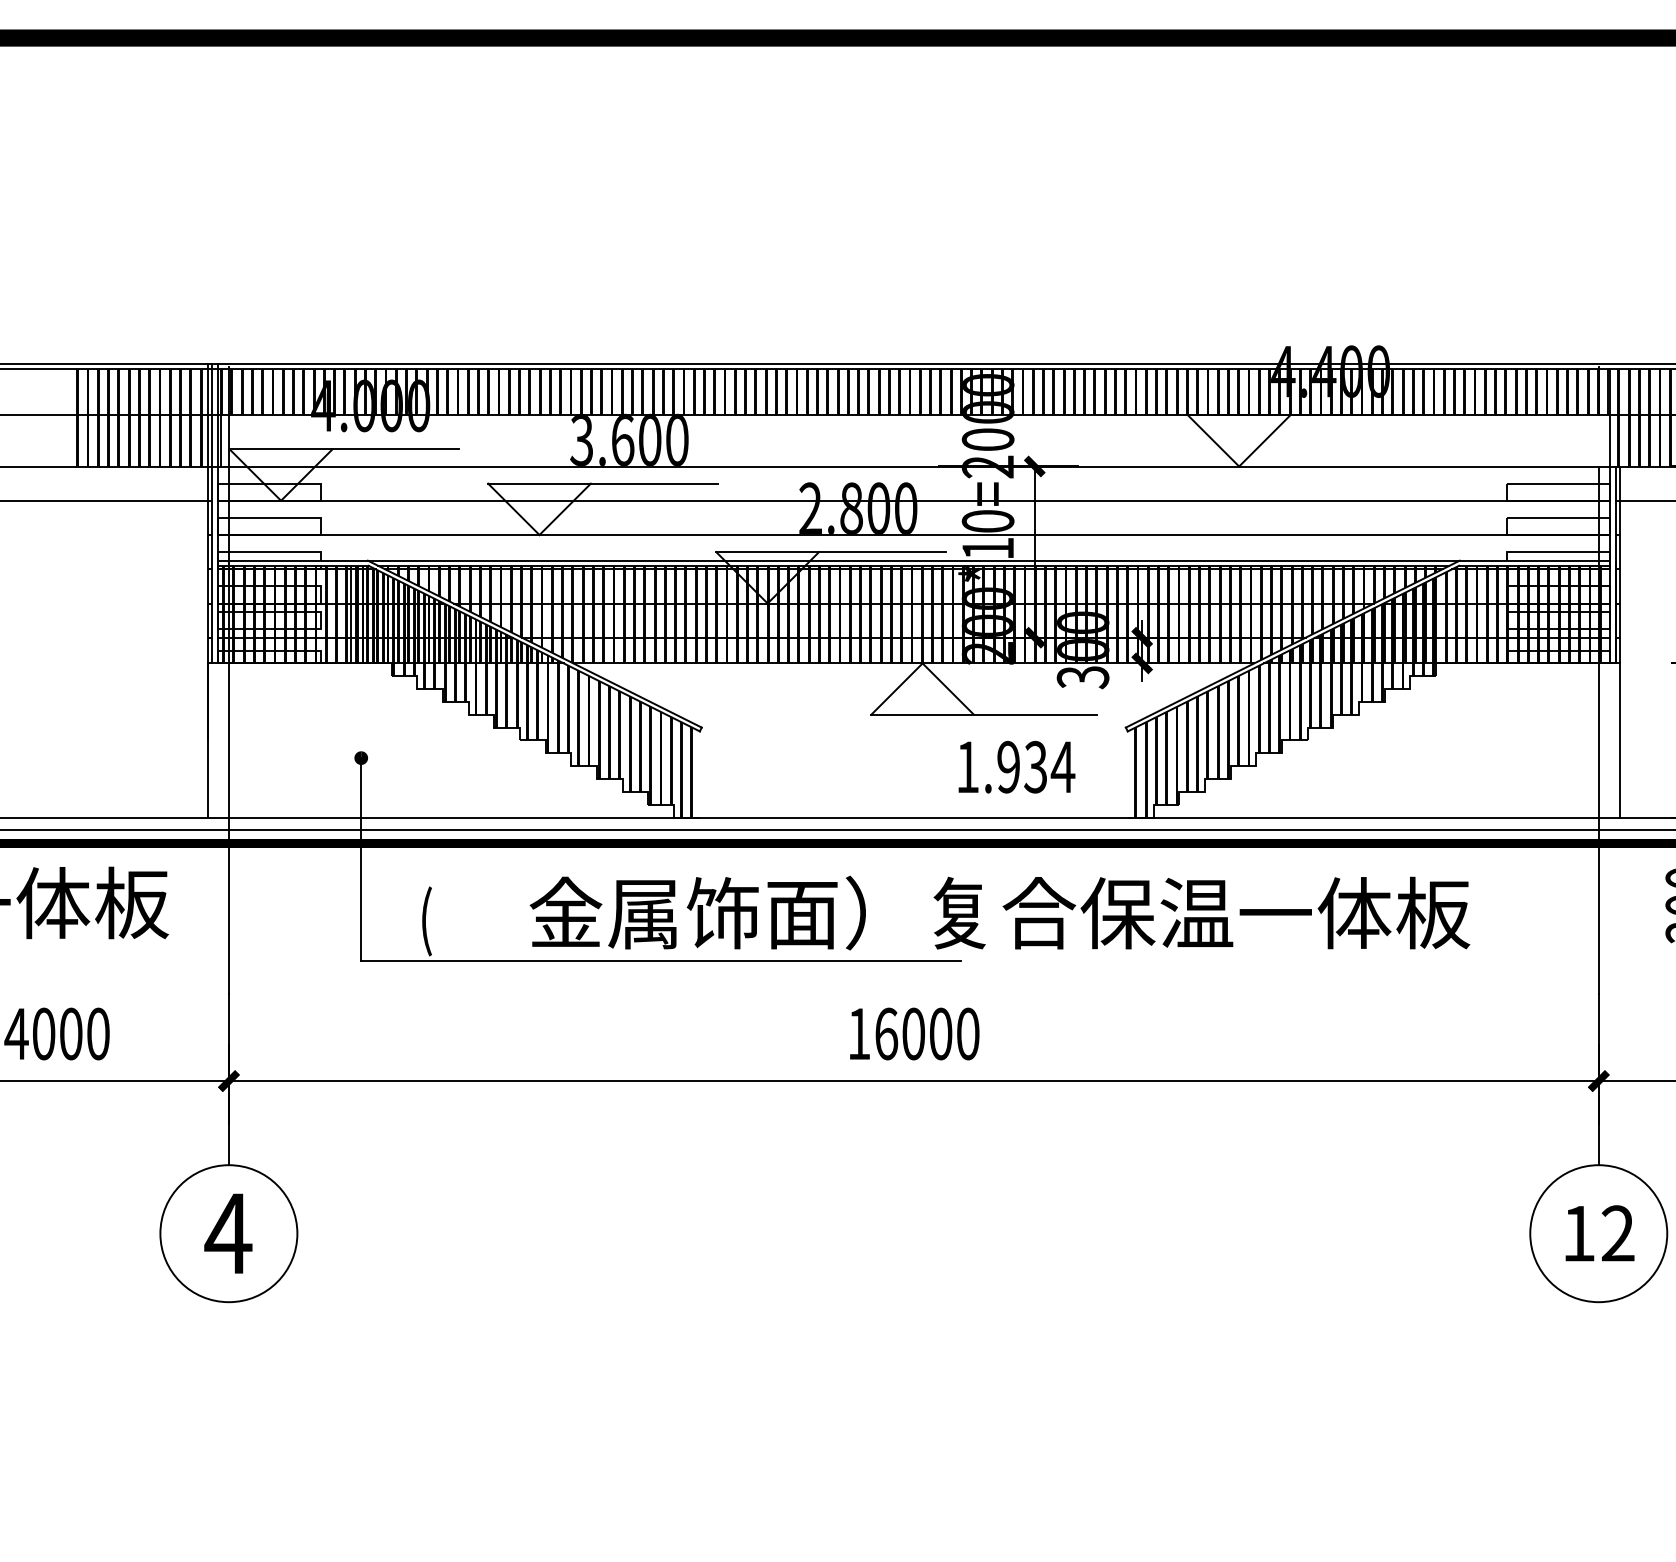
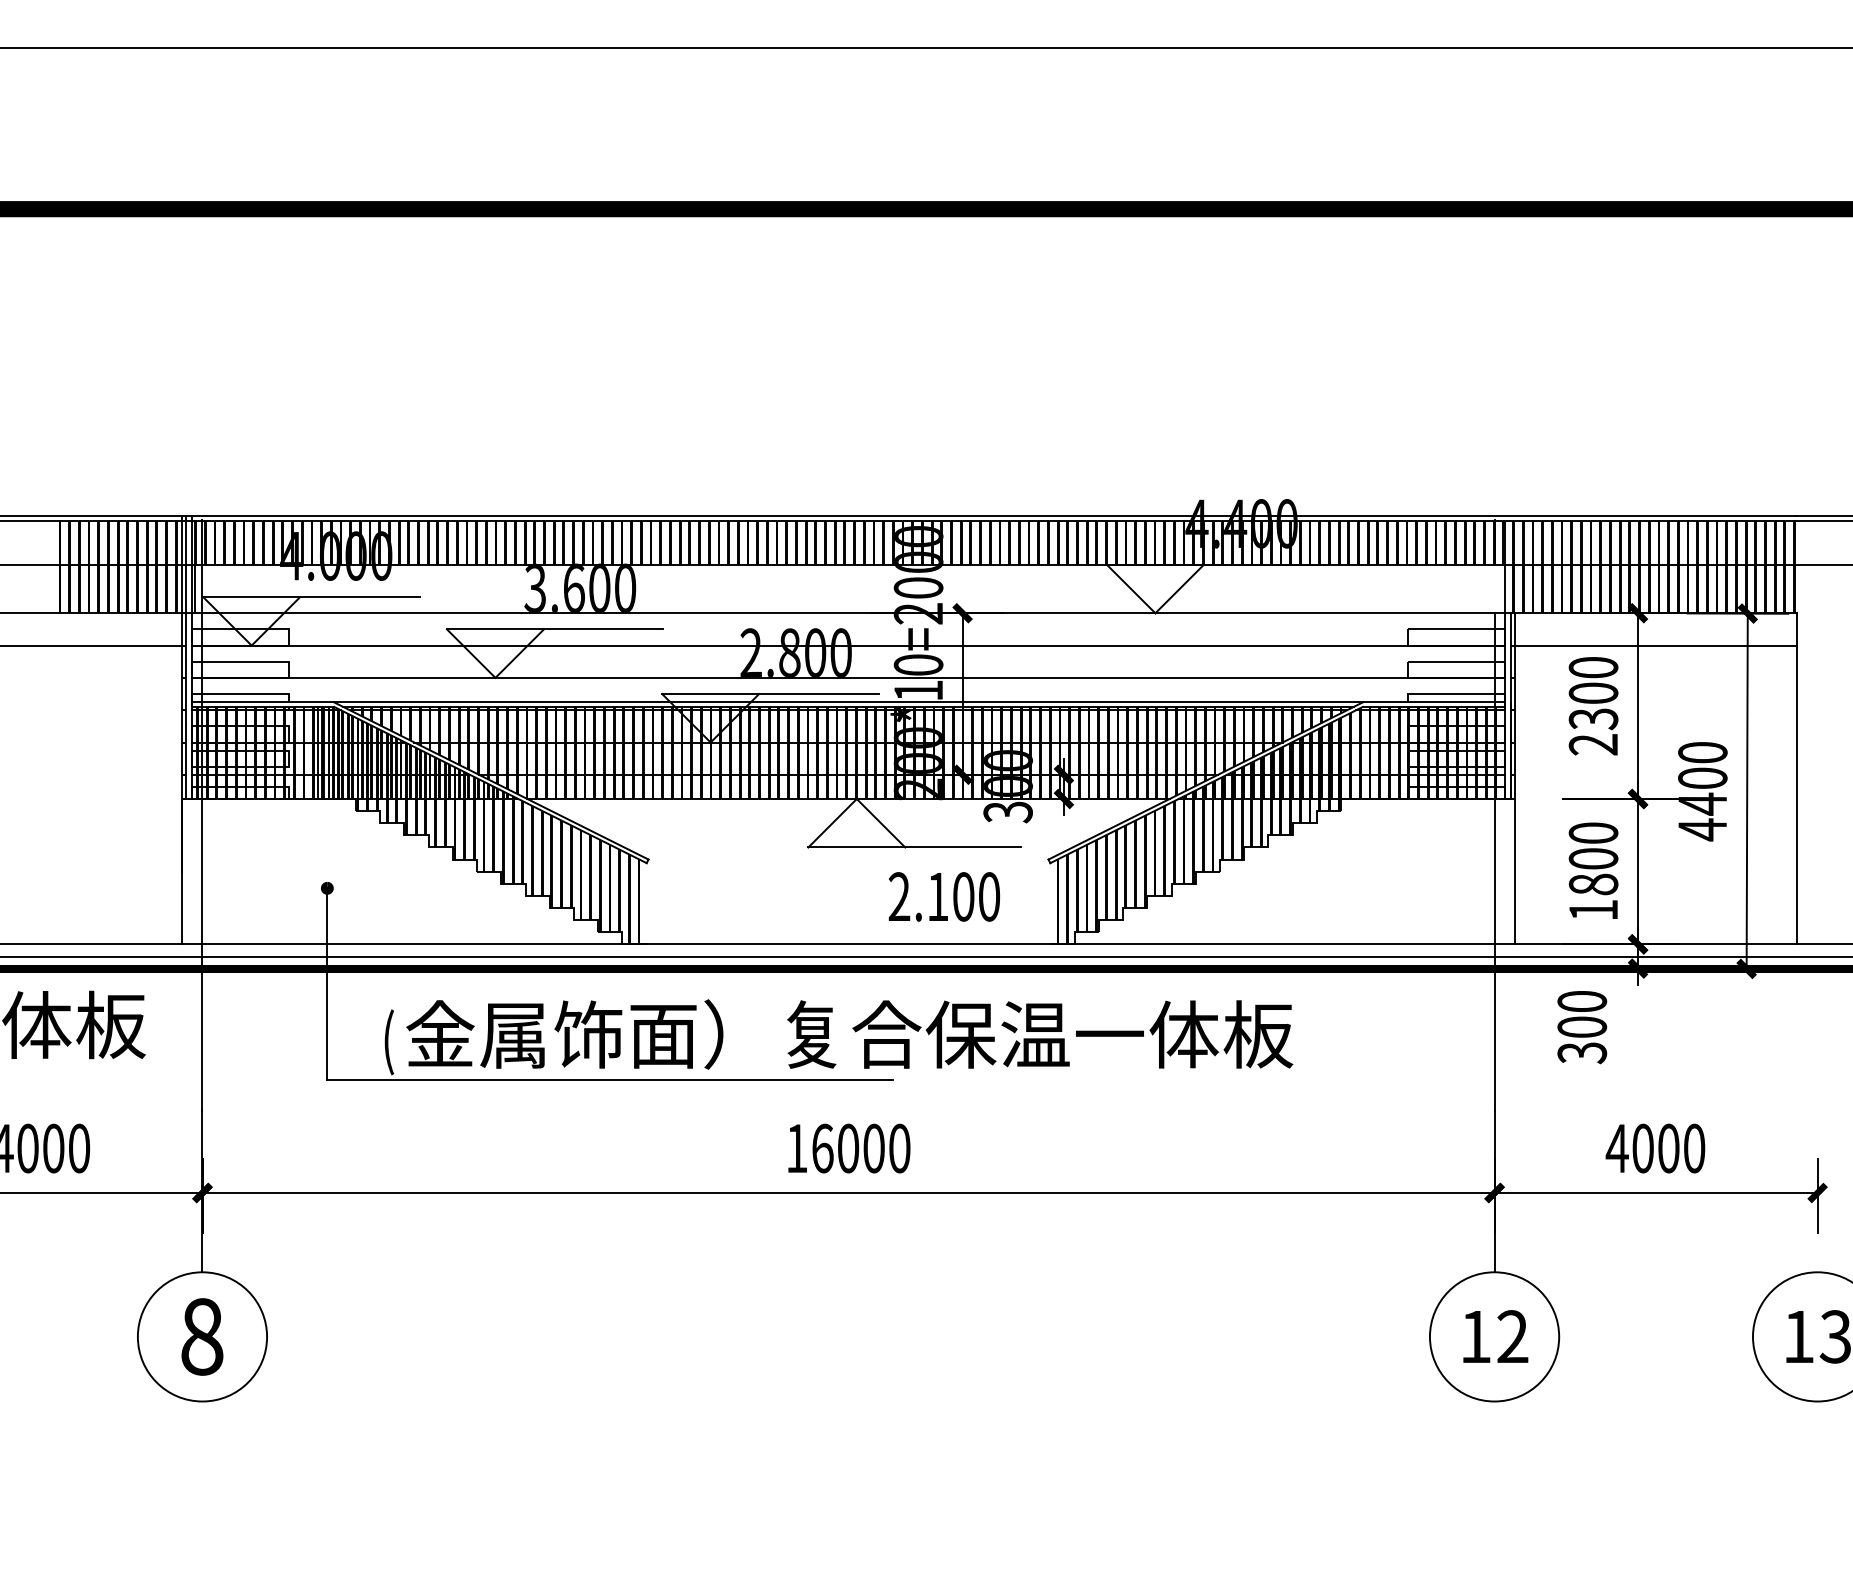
text: (1015, 766) -> (944, 896), 1.934 -> 2.100
text: (999, 913) -> (849, 1034), moved
text: (227, 1233) -> (201, 1336), 4 -> 8

